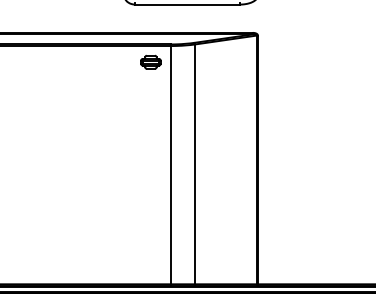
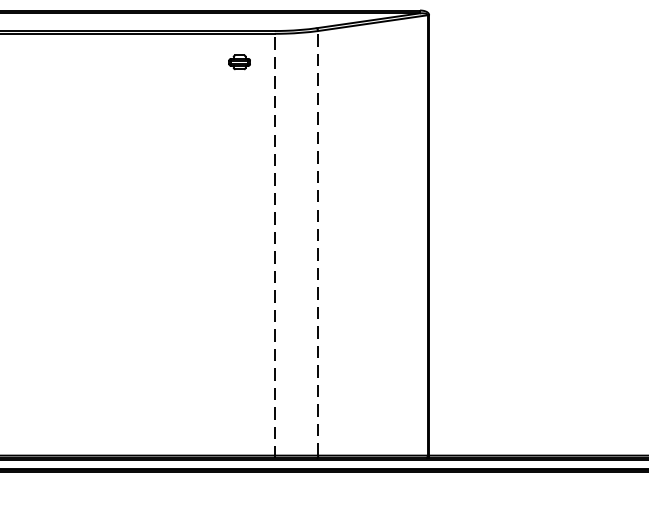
part: (150, 61) -> (238, 61), size x0.6
line: (195, 164) -> (318, 243), solid -> dashed
line: (170, 165) -> (274, 245), solid -> dashed

